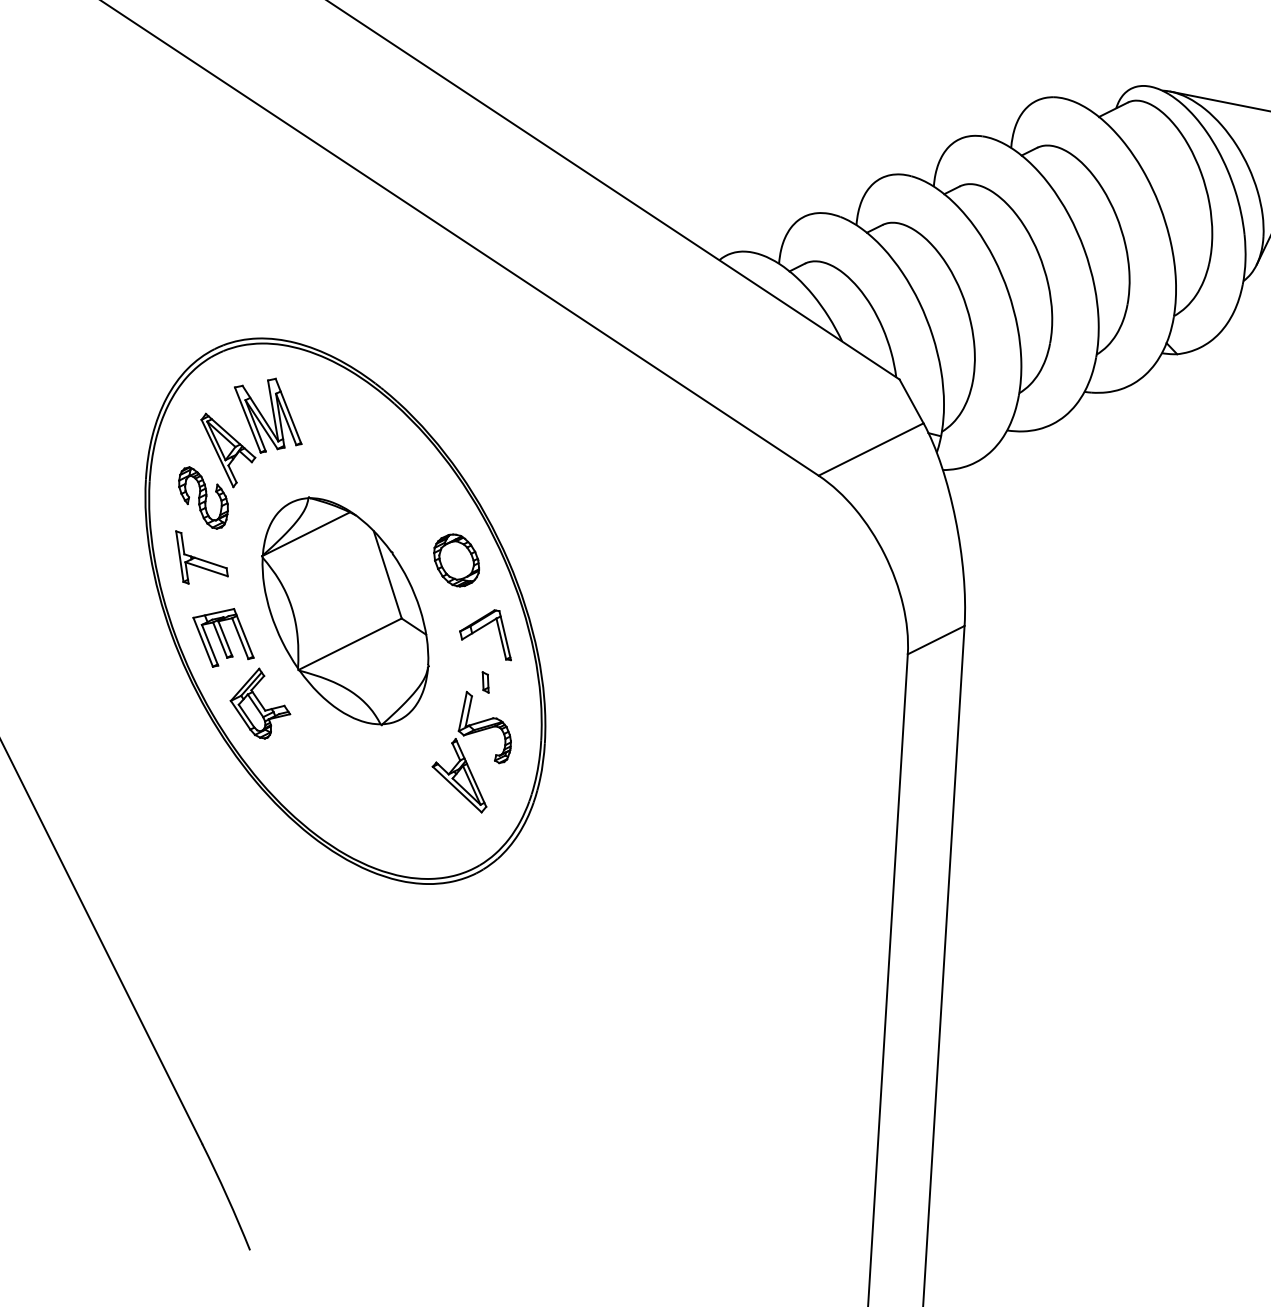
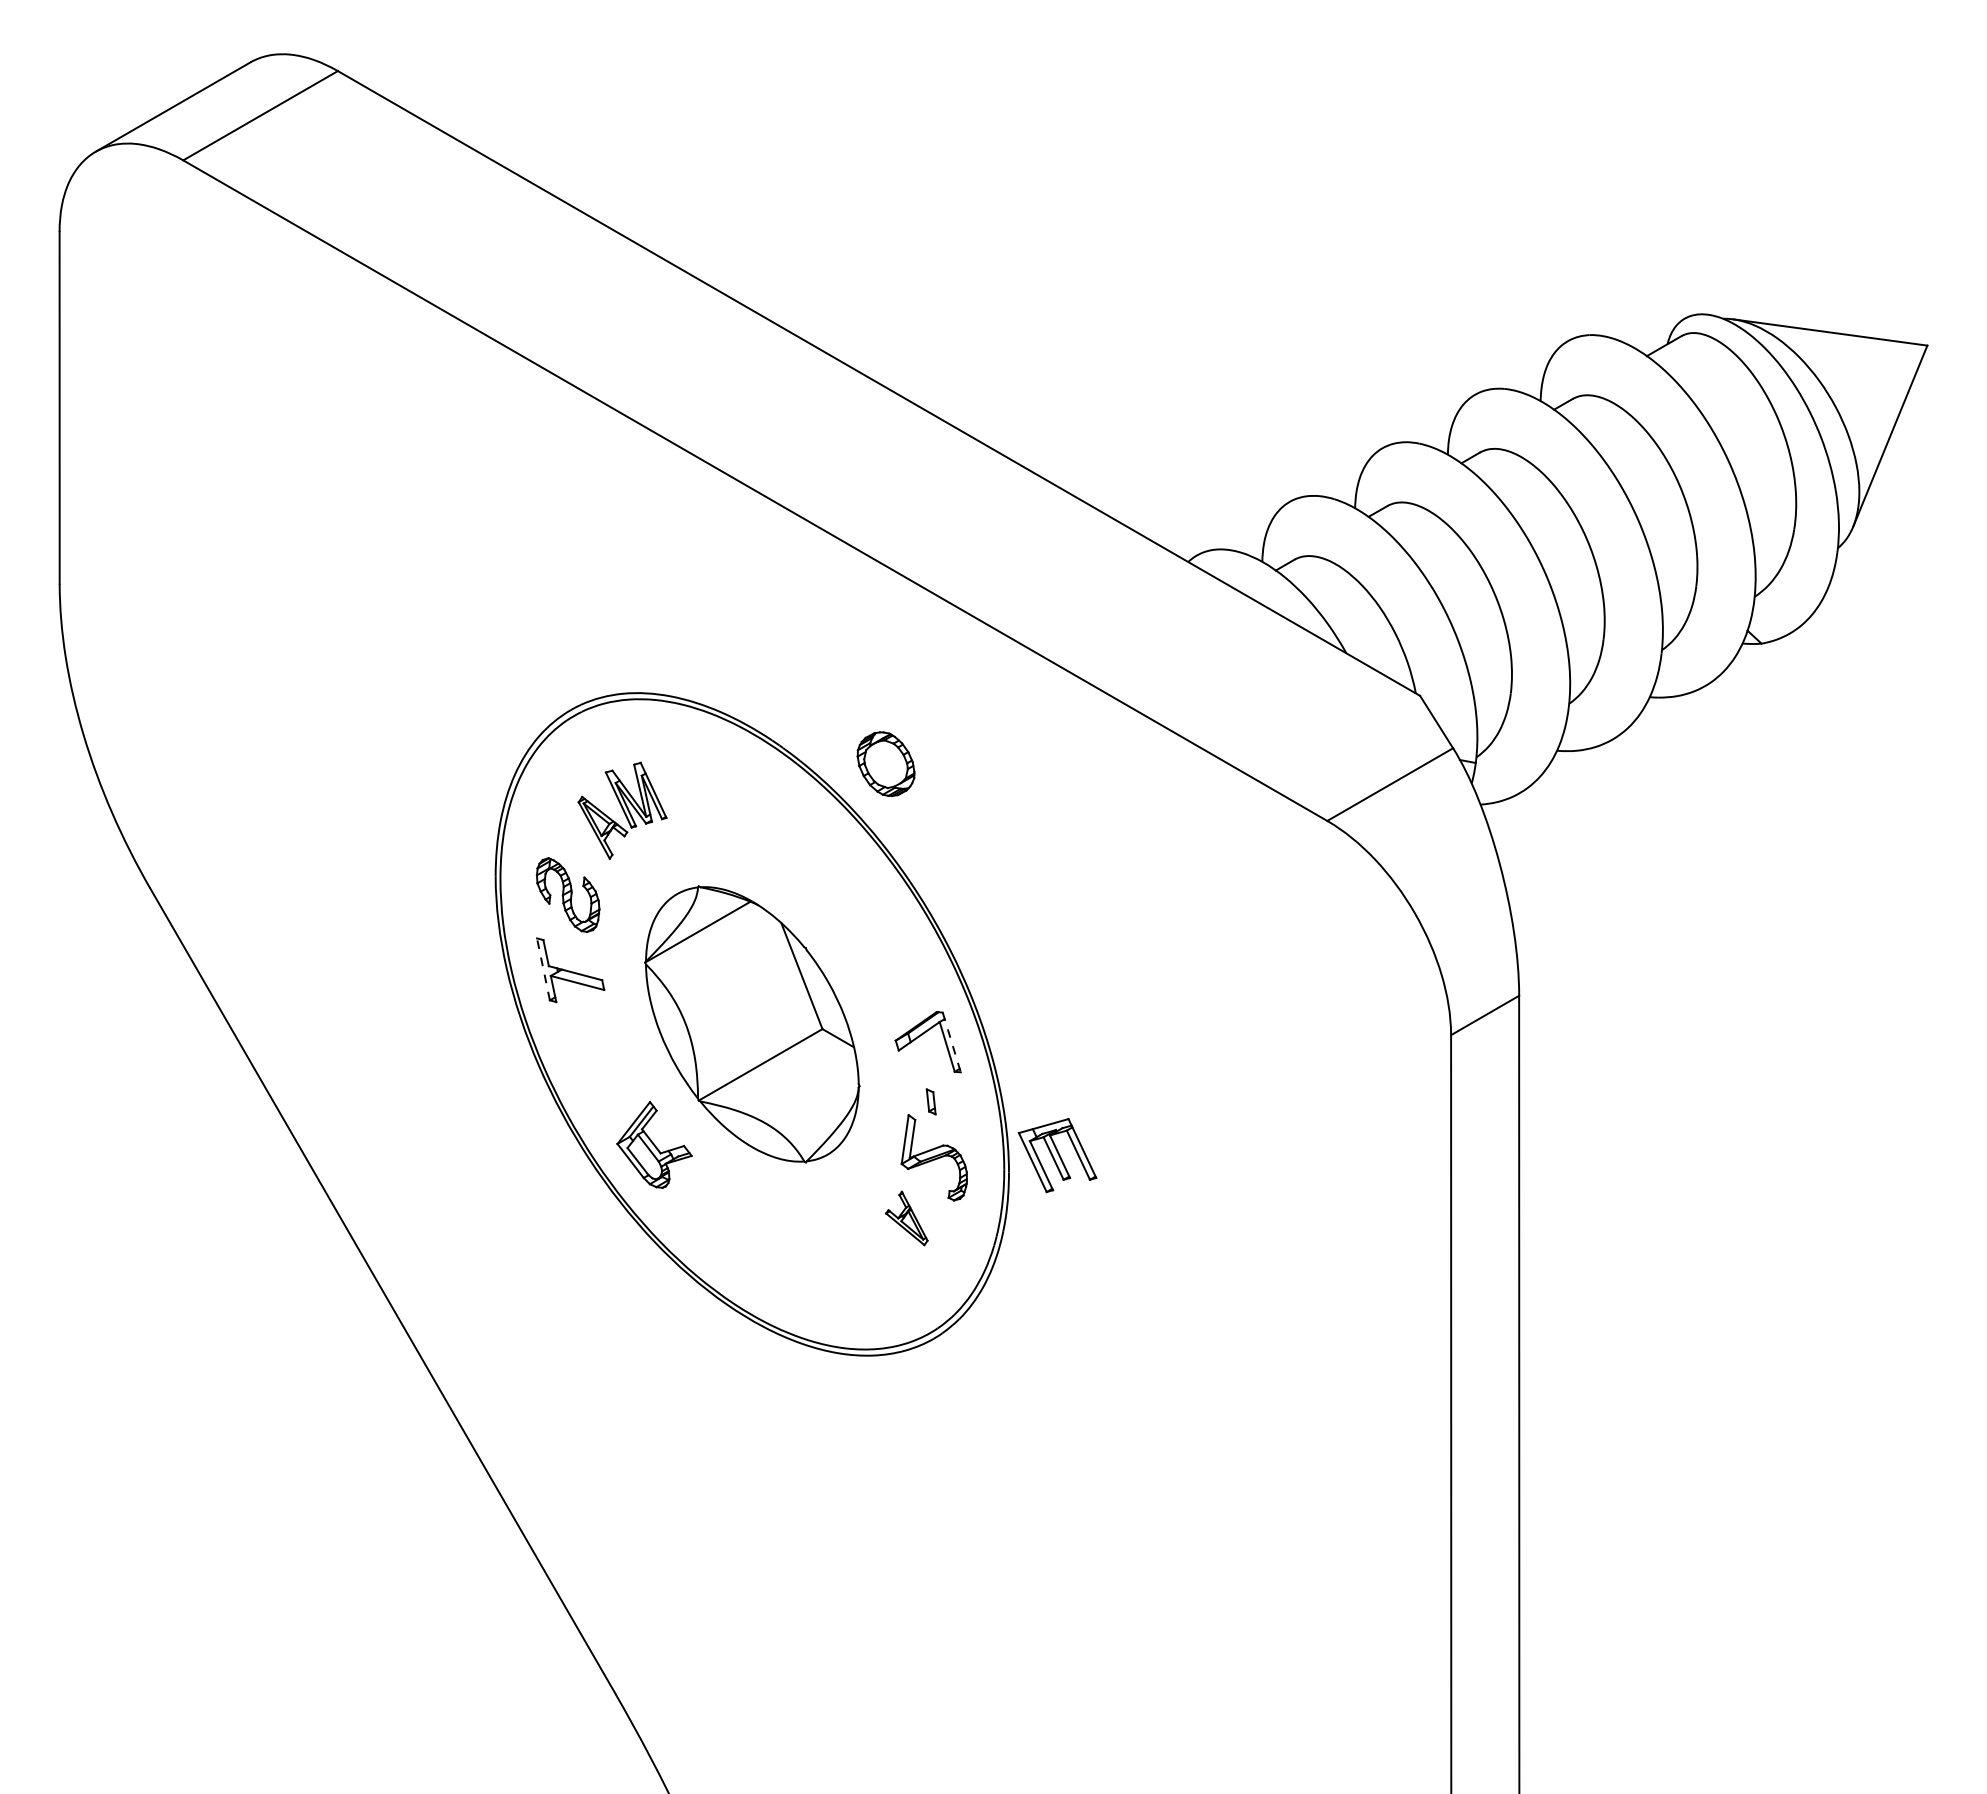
part: (251, 432) -> (622, 810), size x0.7
line: (179, 556) -> (543, 969), solid -> dashed
part: (456, 559) -> (885, 763), moved
line: (504, 635) -> (951, 1042), solid -> dashed
part: (223, 637) -> (1057, 1155), moved
part: (460, 775) -> (906, 1218), size x0.6

